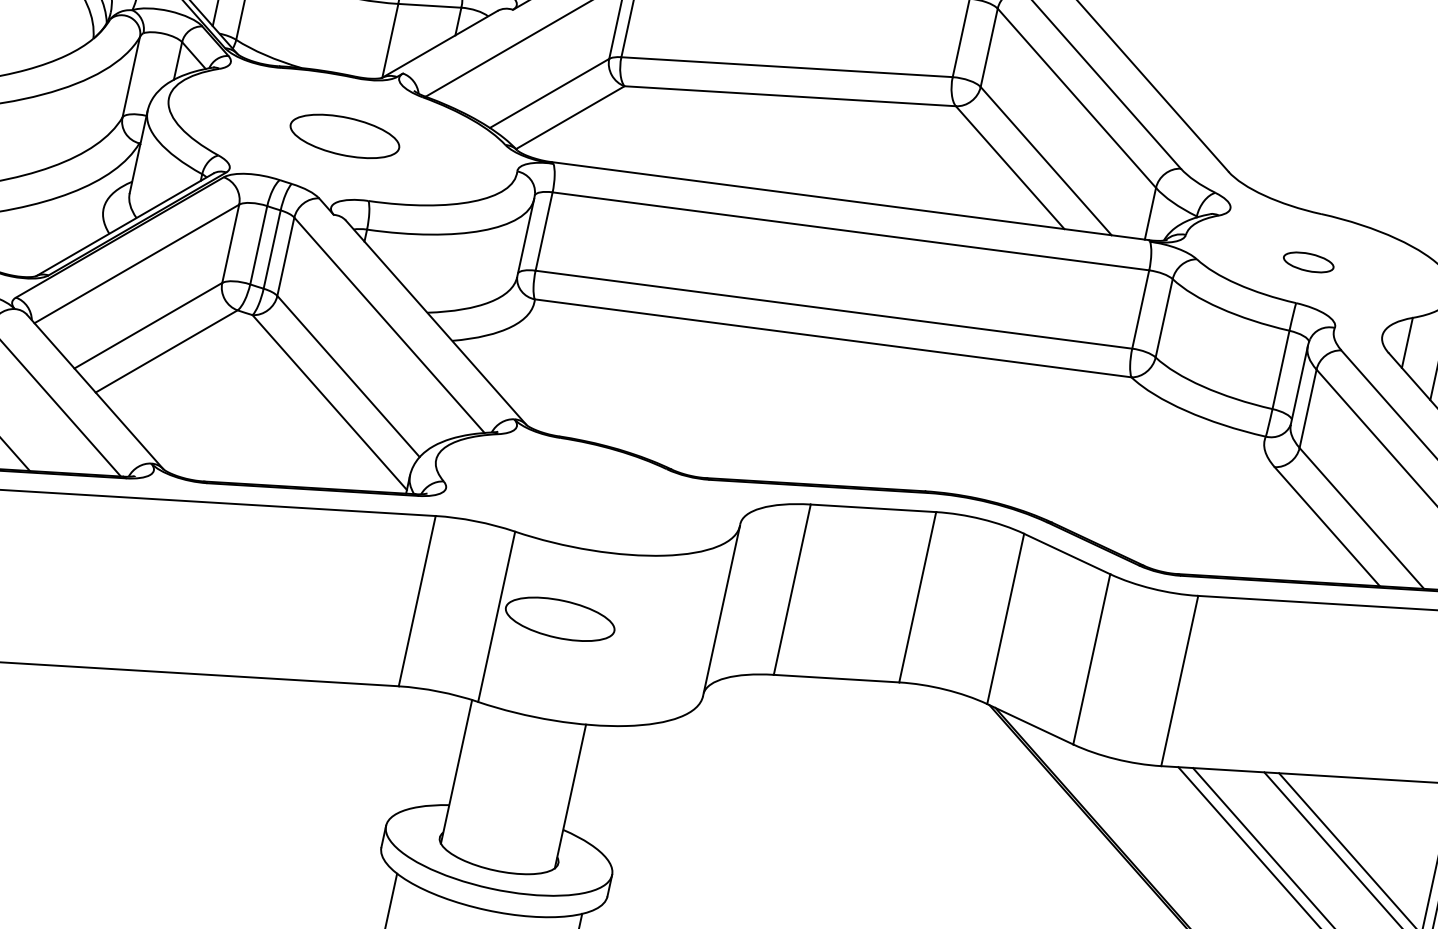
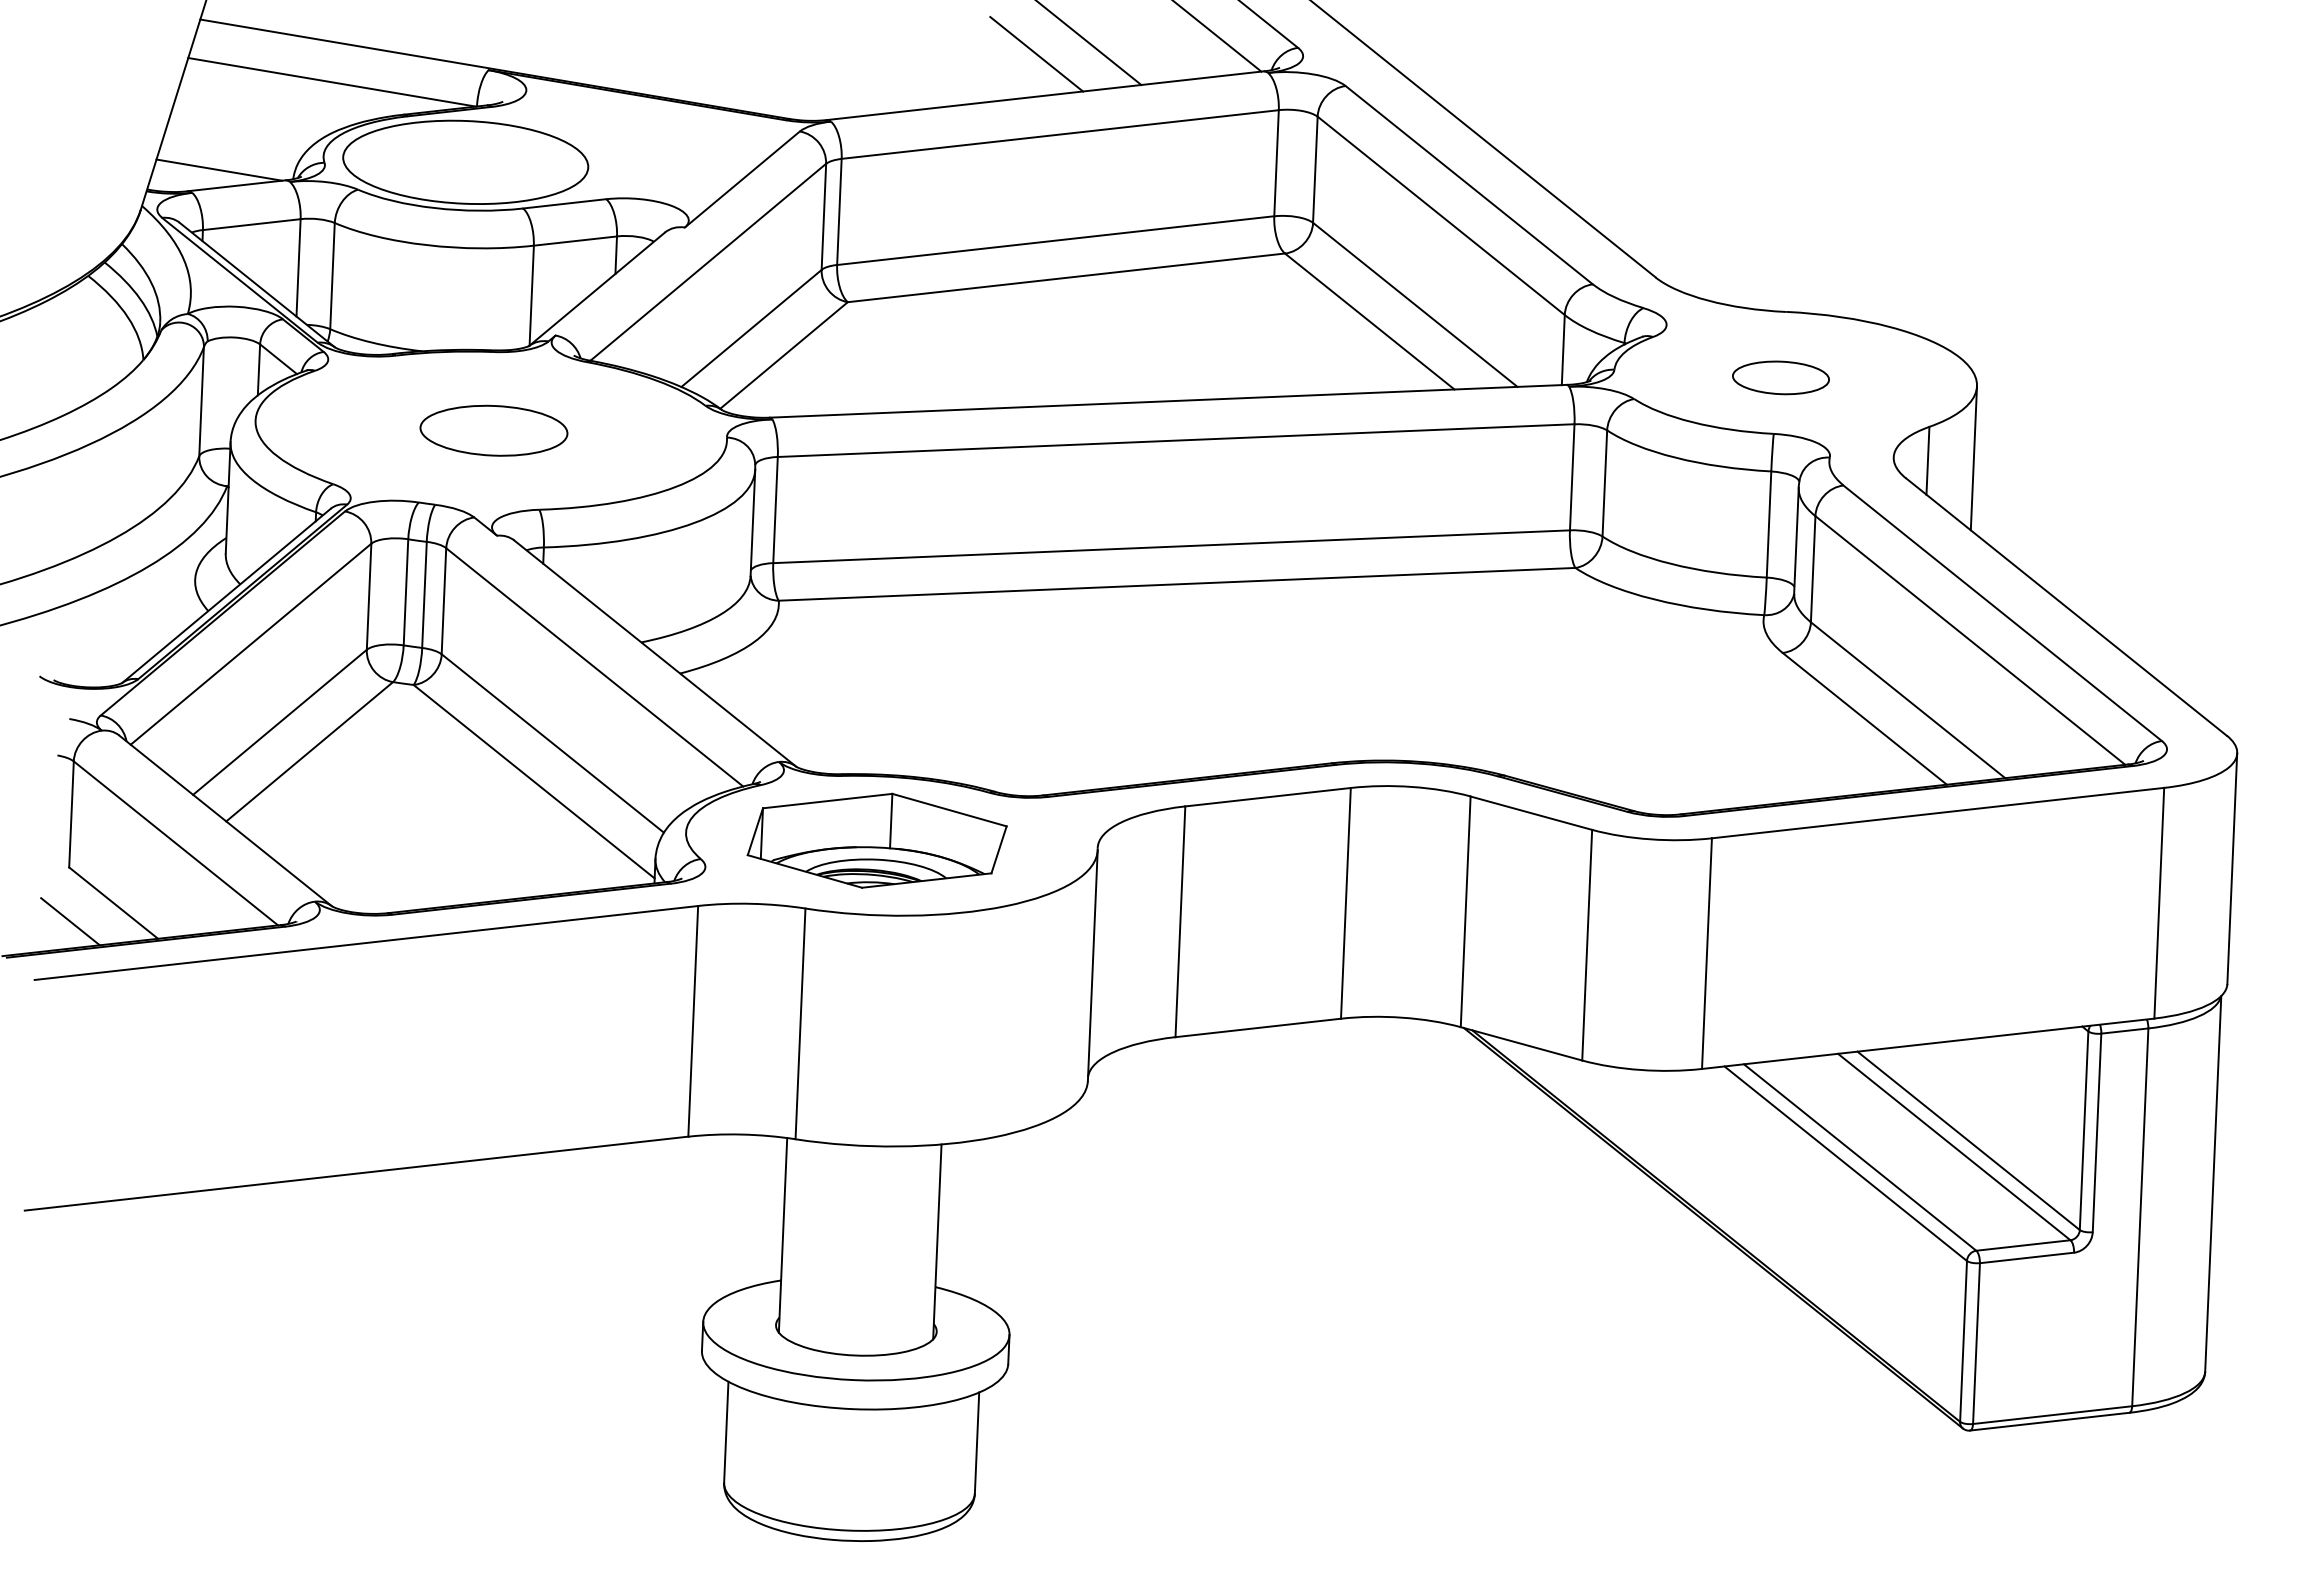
part: (1308, 262) -> (1780, 377), size x1.43
part: (576, 490) -> (876, 840), added
part: (559, 619) -> (883, 1012), removed

